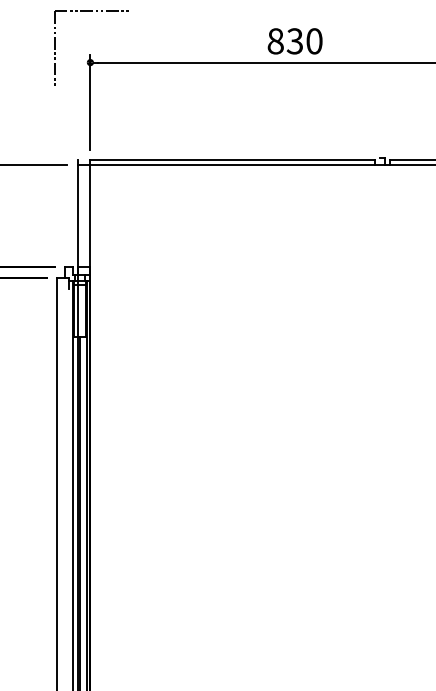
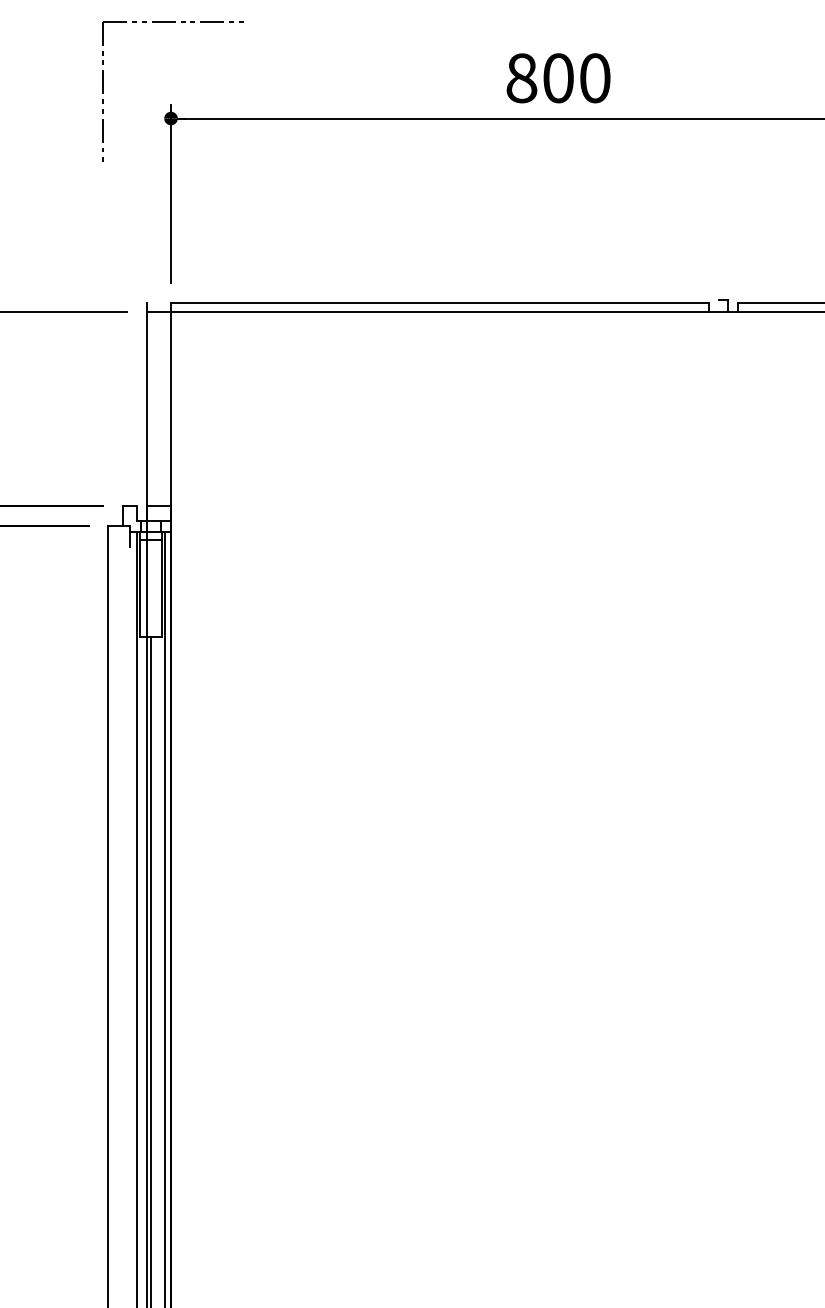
text: (294, 41) -> (557, 78), 830 -> 800

